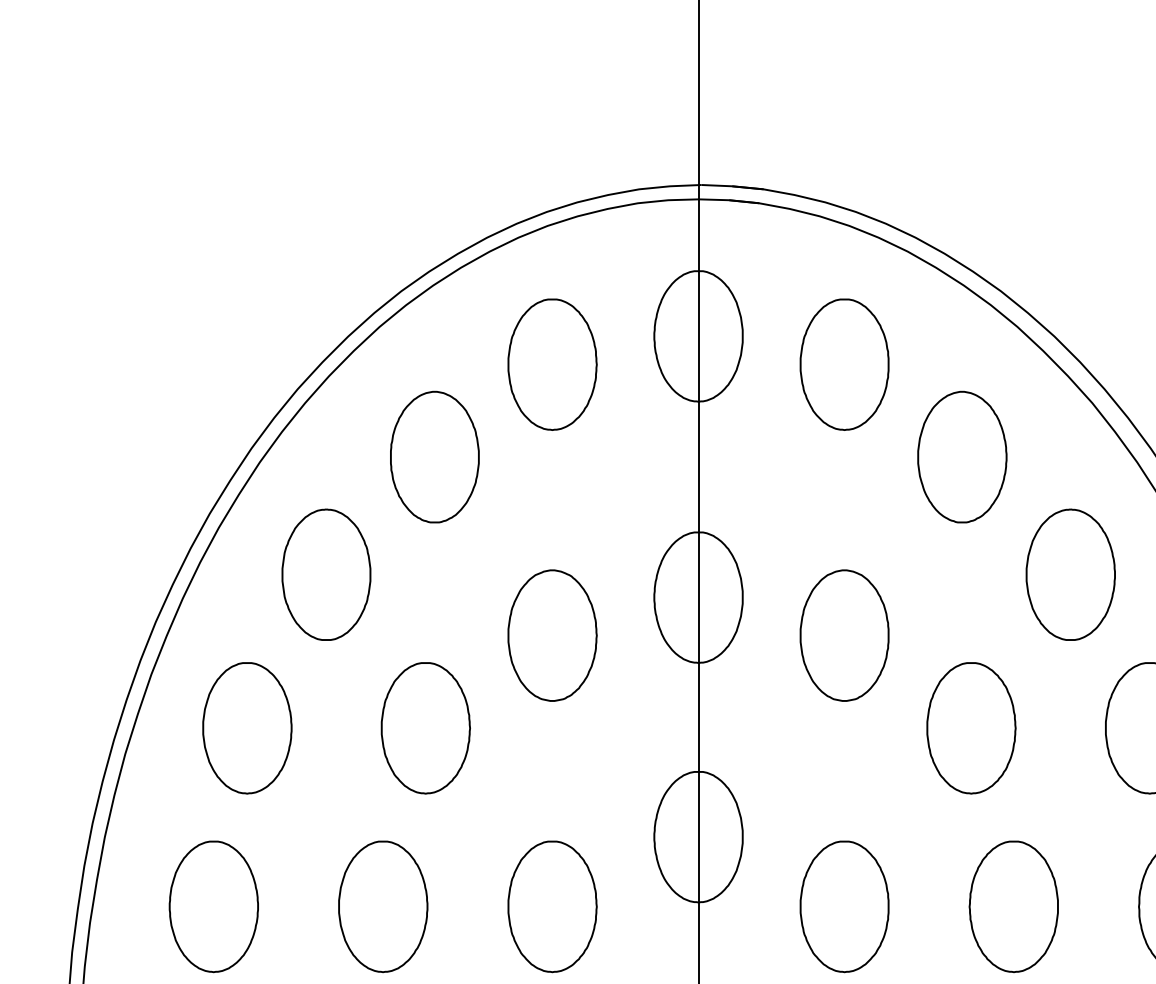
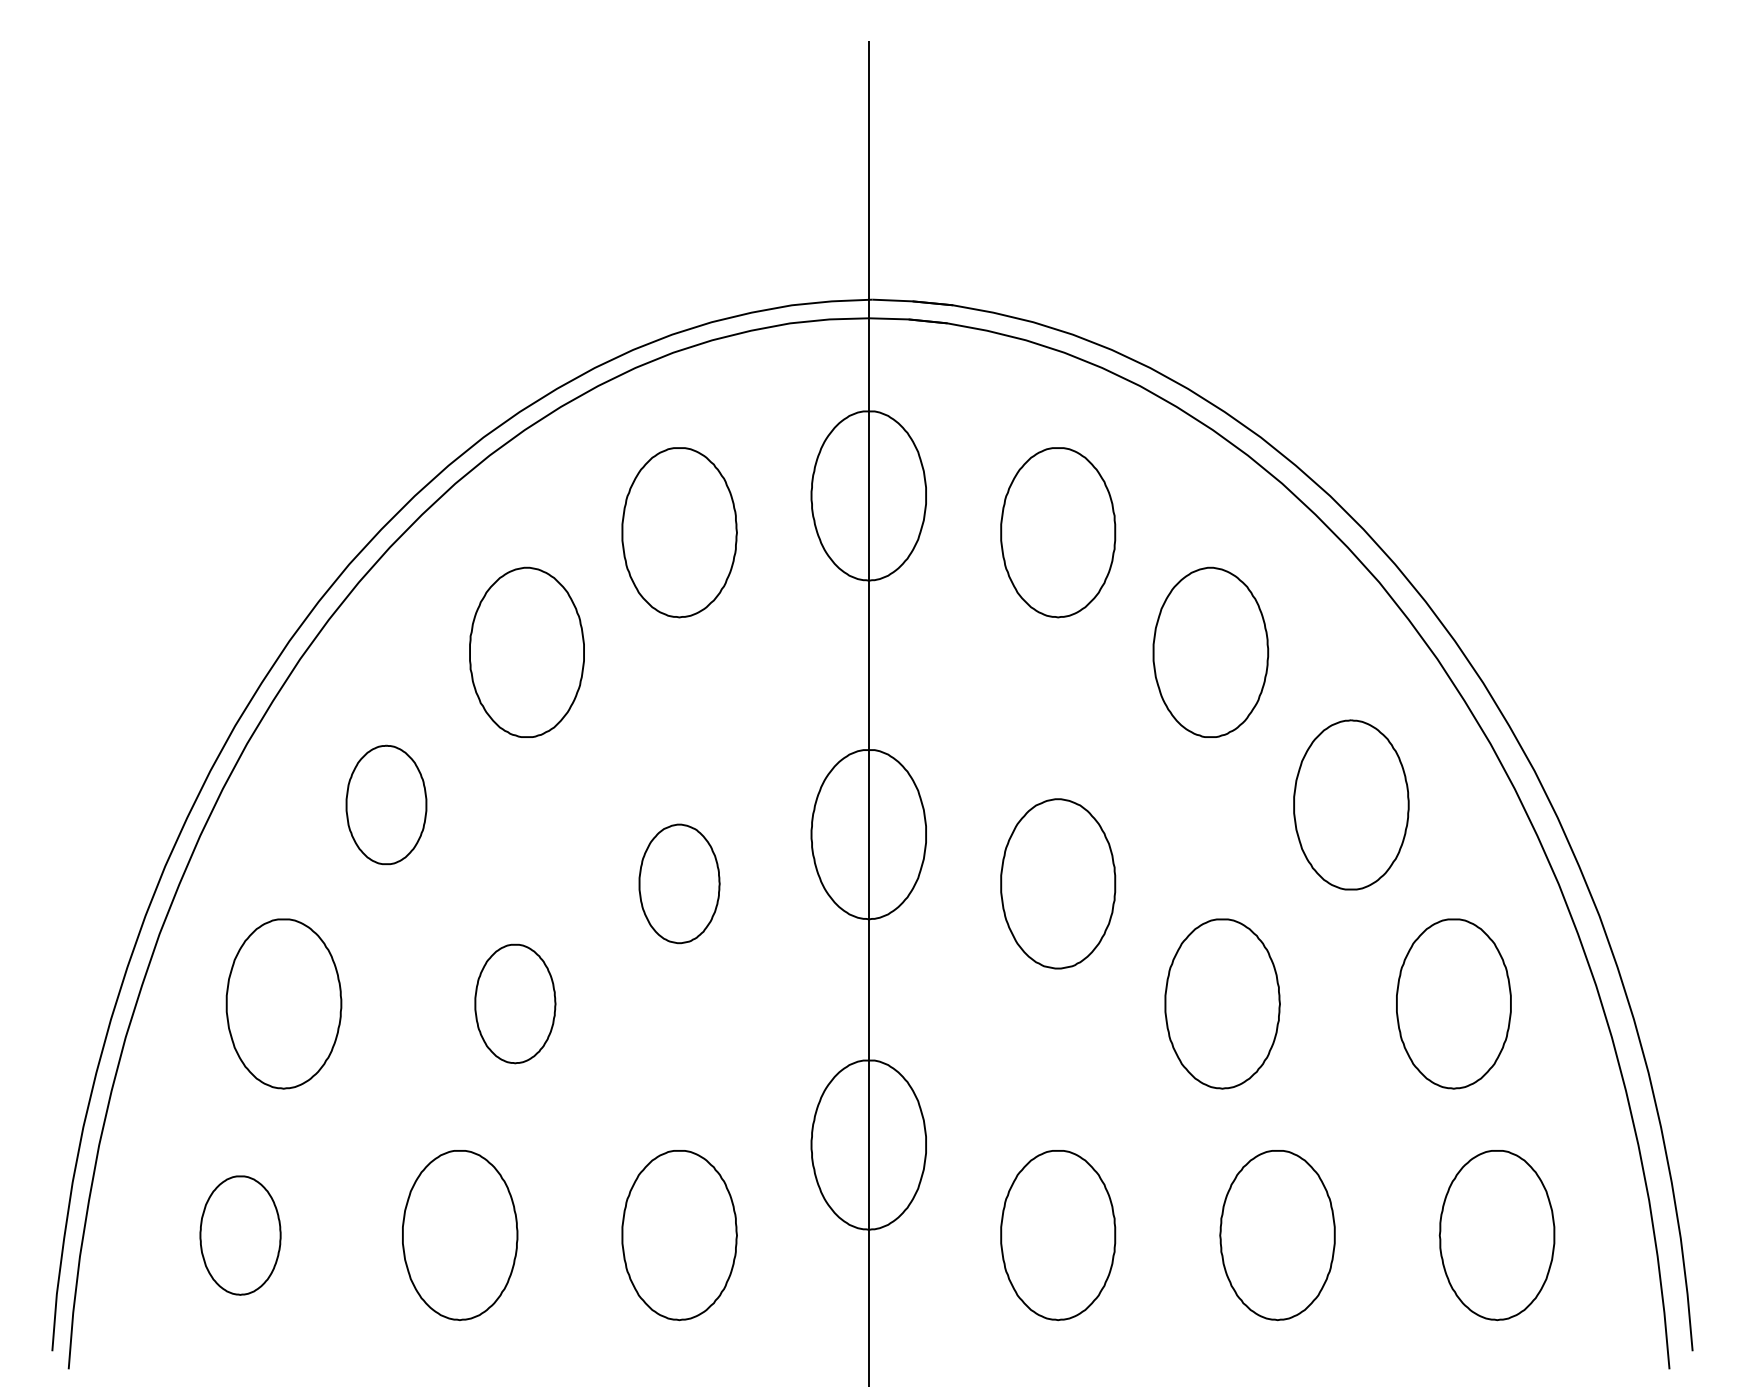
part: (326, 574) -> (386, 804), size x0.7
part: (552, 635) -> (679, 883), size x0.7
part: (425, 727) -> (515, 1003), size x0.7
part: (213, 906) -> (240, 1235), size x0.7

